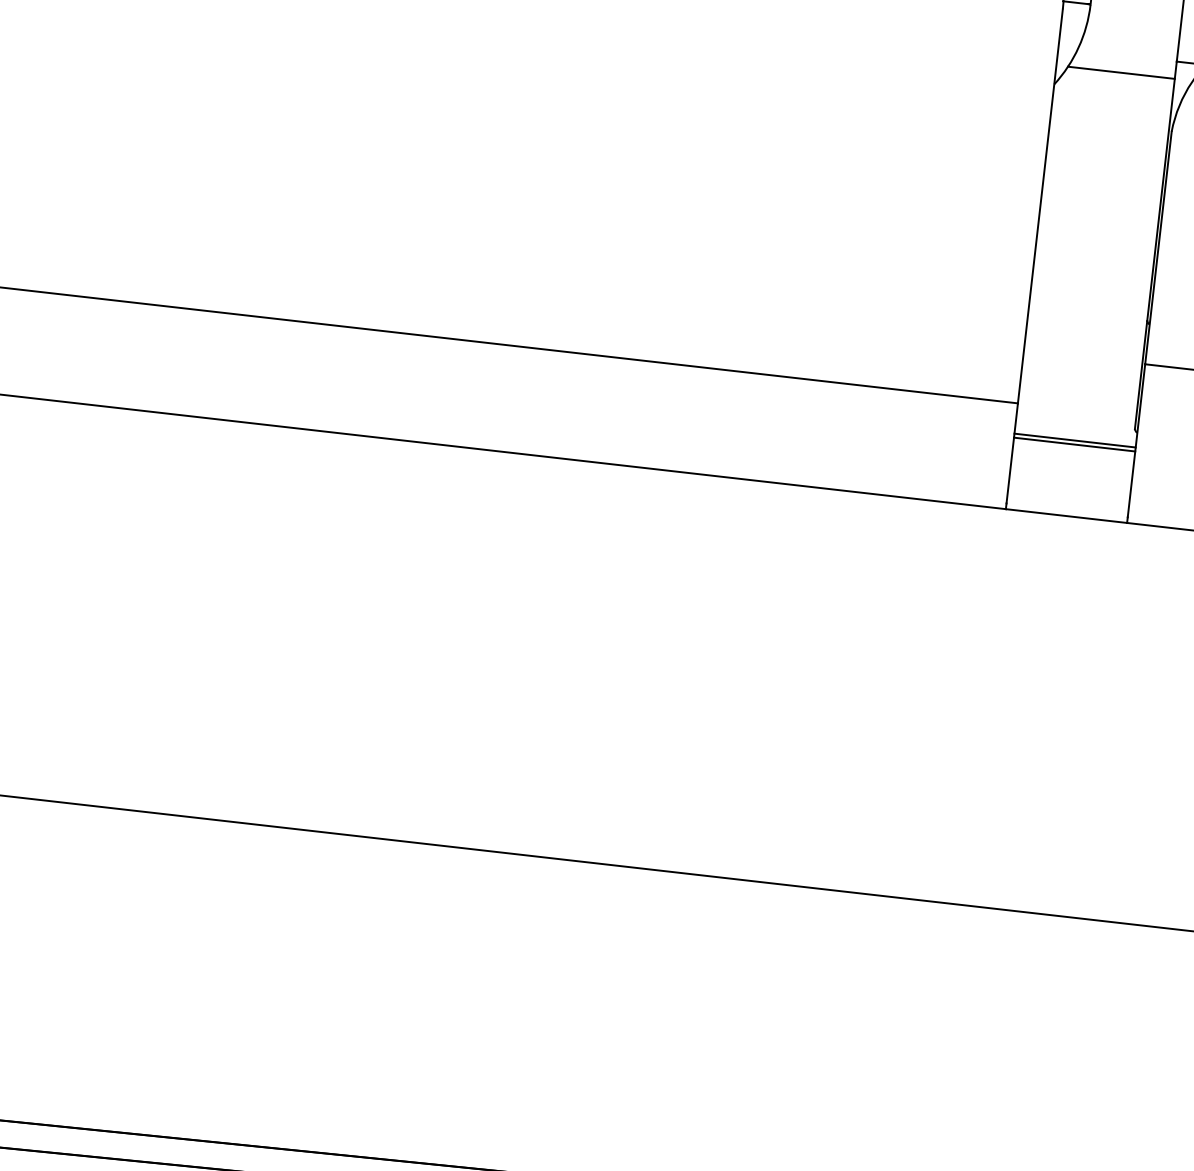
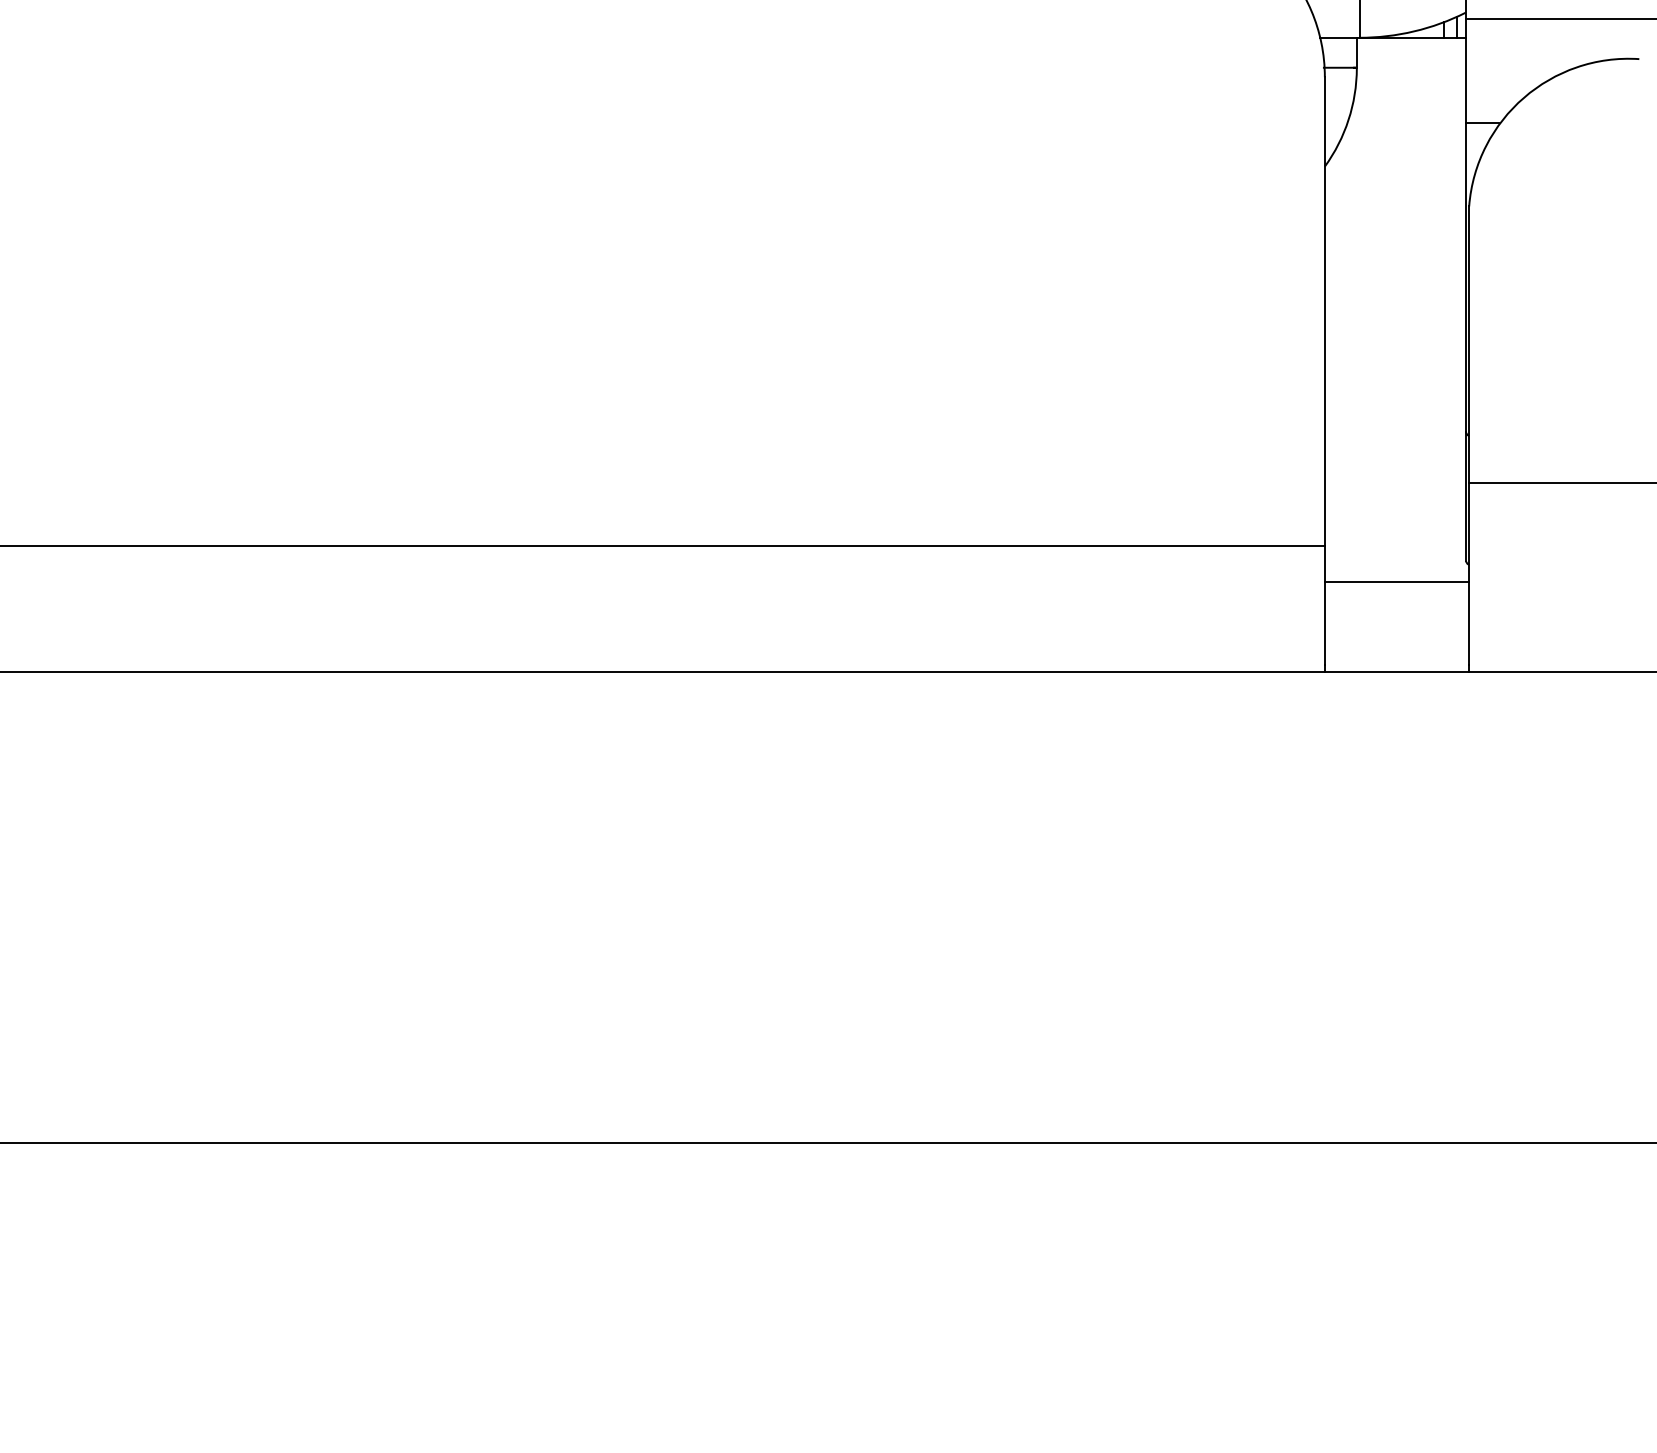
line: (1120, 72) -> (1401, 143), removed
line: (1074, 444) -> (1396, 587), removed

